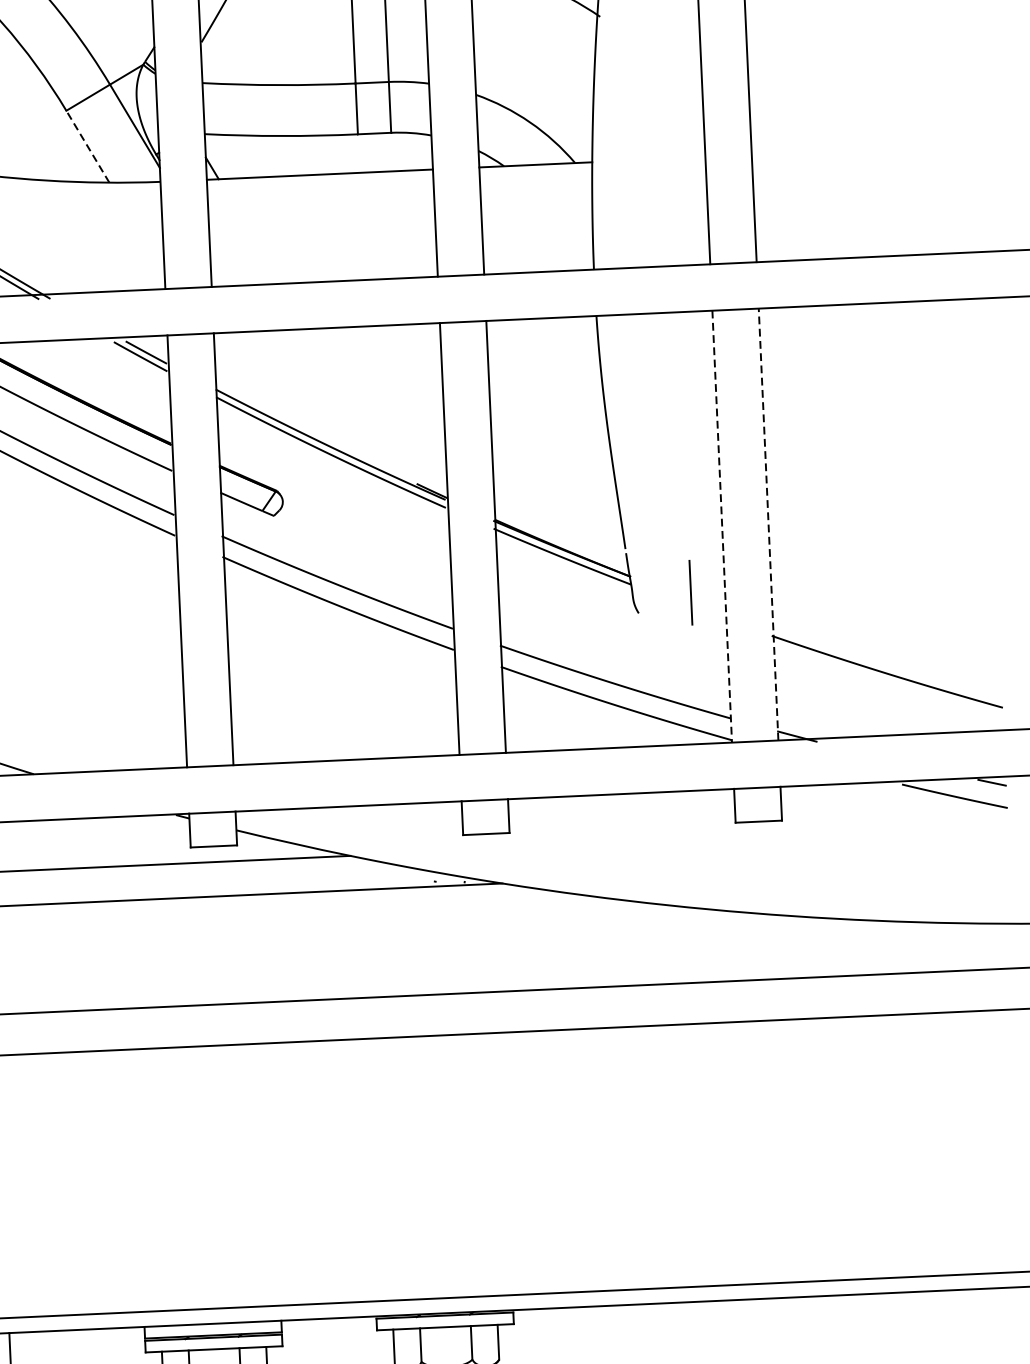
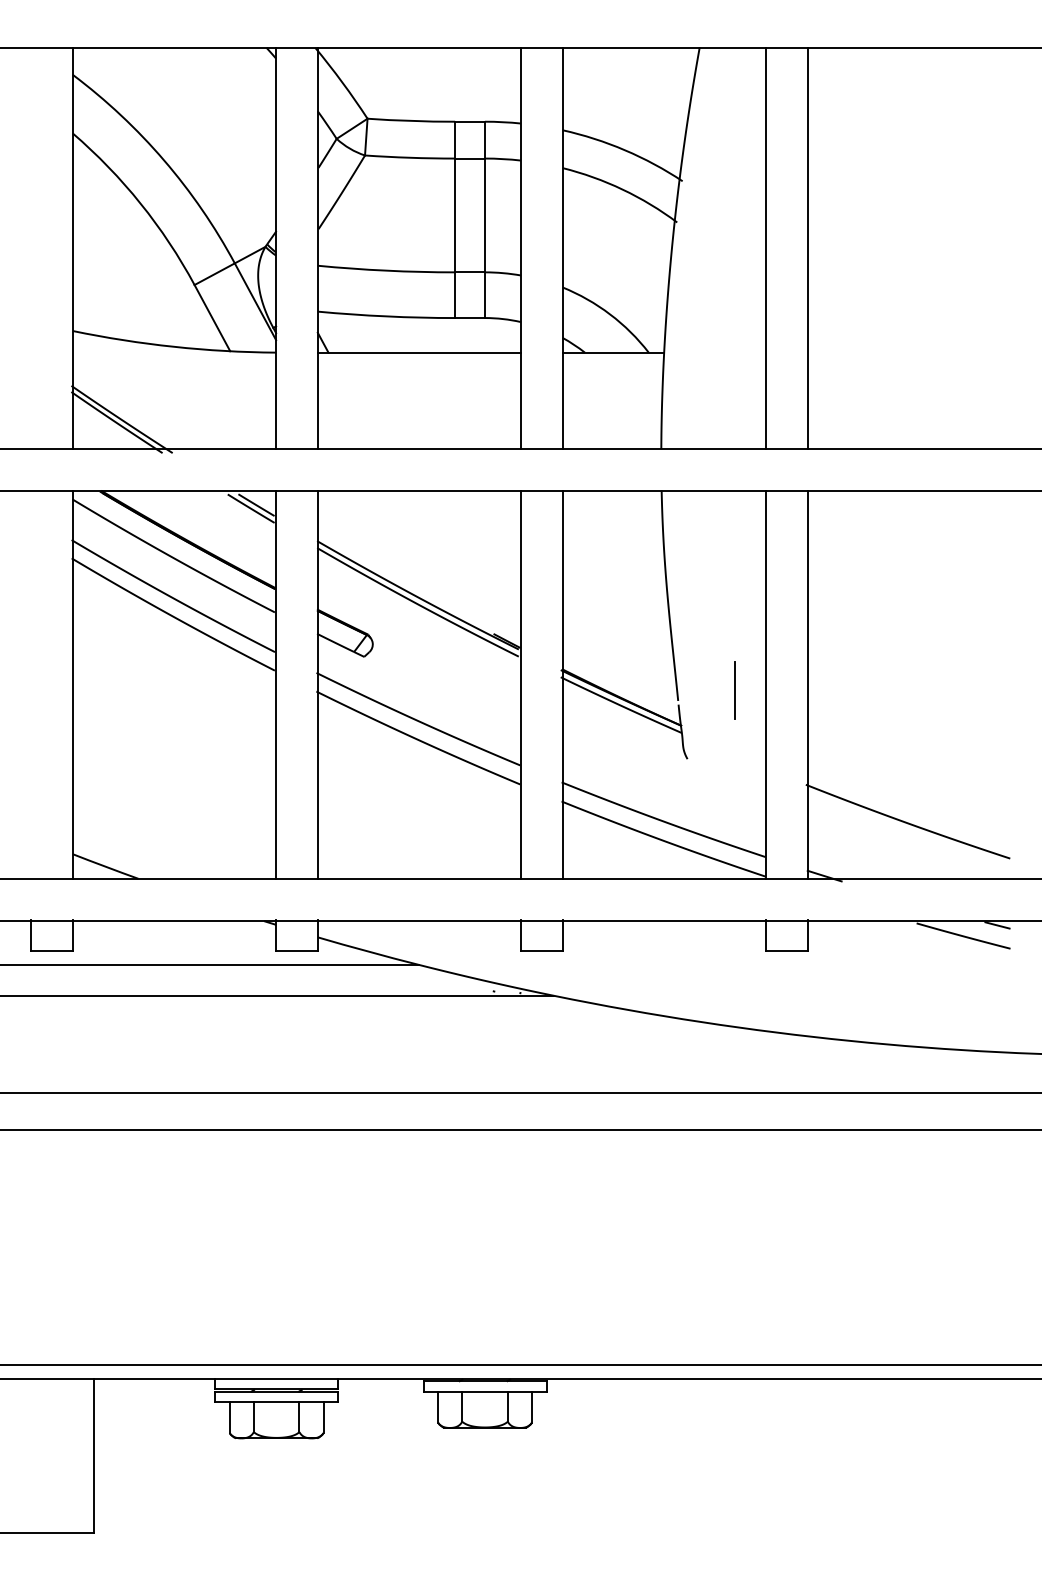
line: (87, 147) -> (212, 318), dashed -> solid
line: (768, 524) -> (807, 684), dashed -> solid
line: (721, 527) -> (765, 685), dashed -> solid
line: (690, 592) -> (734, 690), moved

